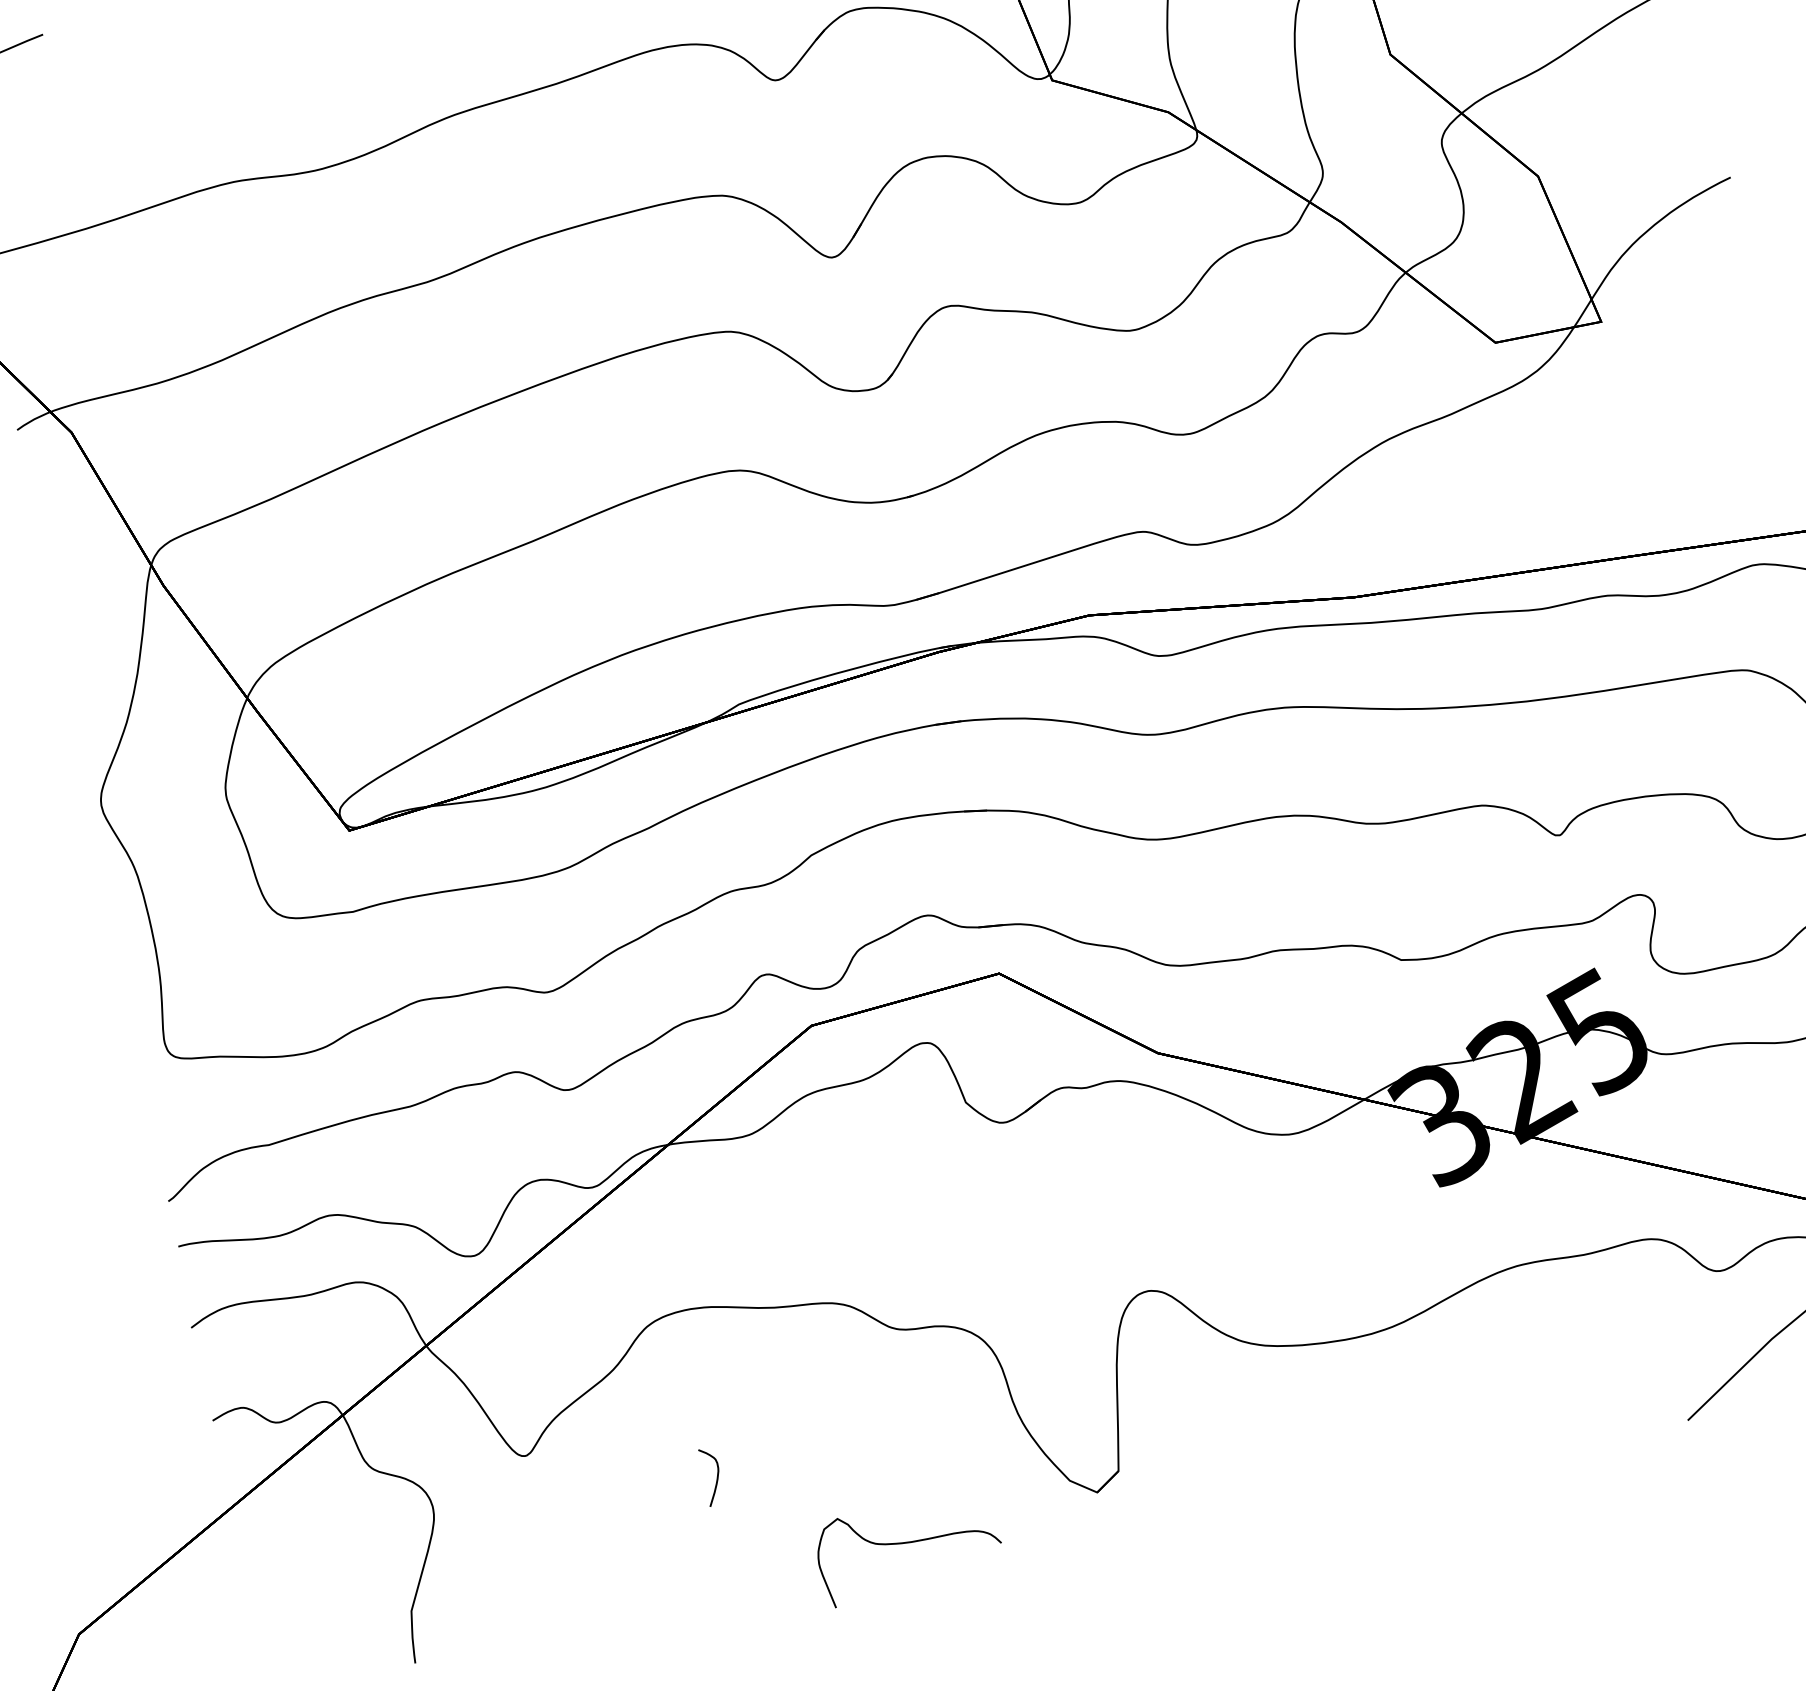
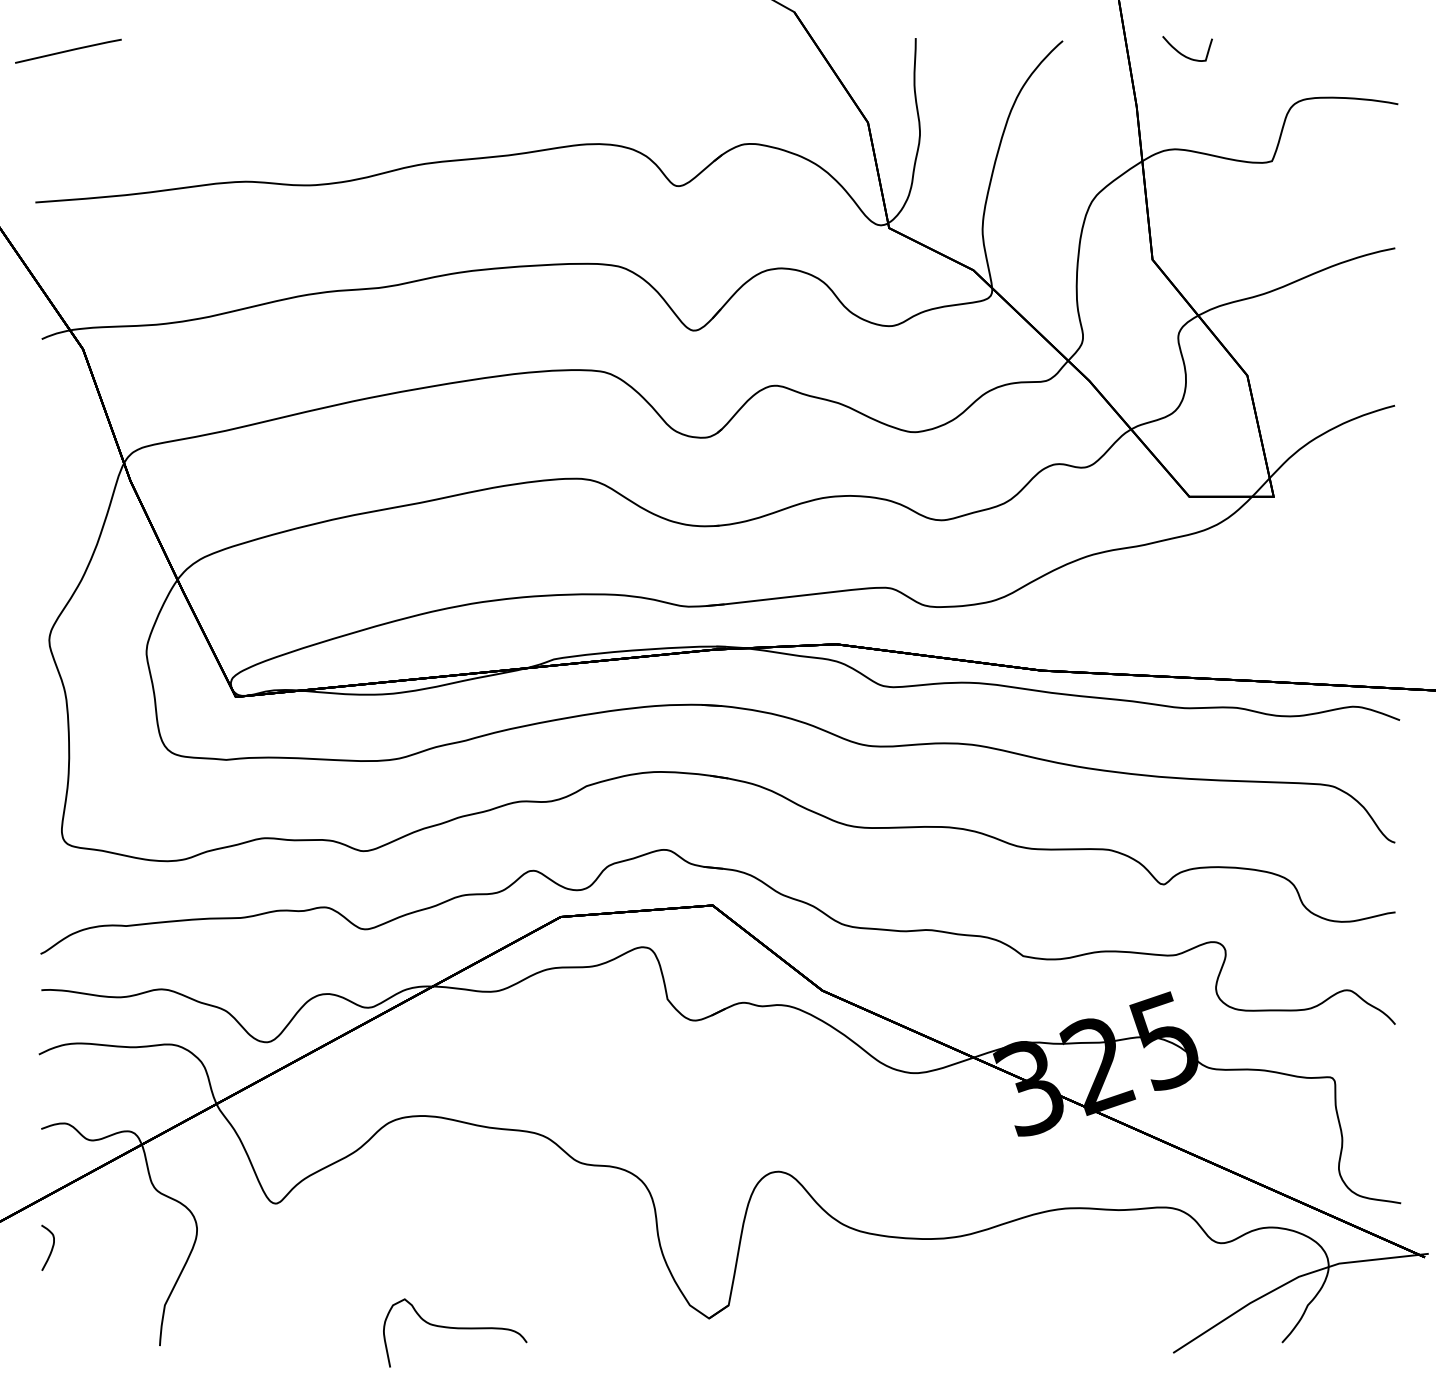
curve: (716, 1475) -> (51, 1247), moved
curve: (909, 1543) -> (456, 1329), moved

